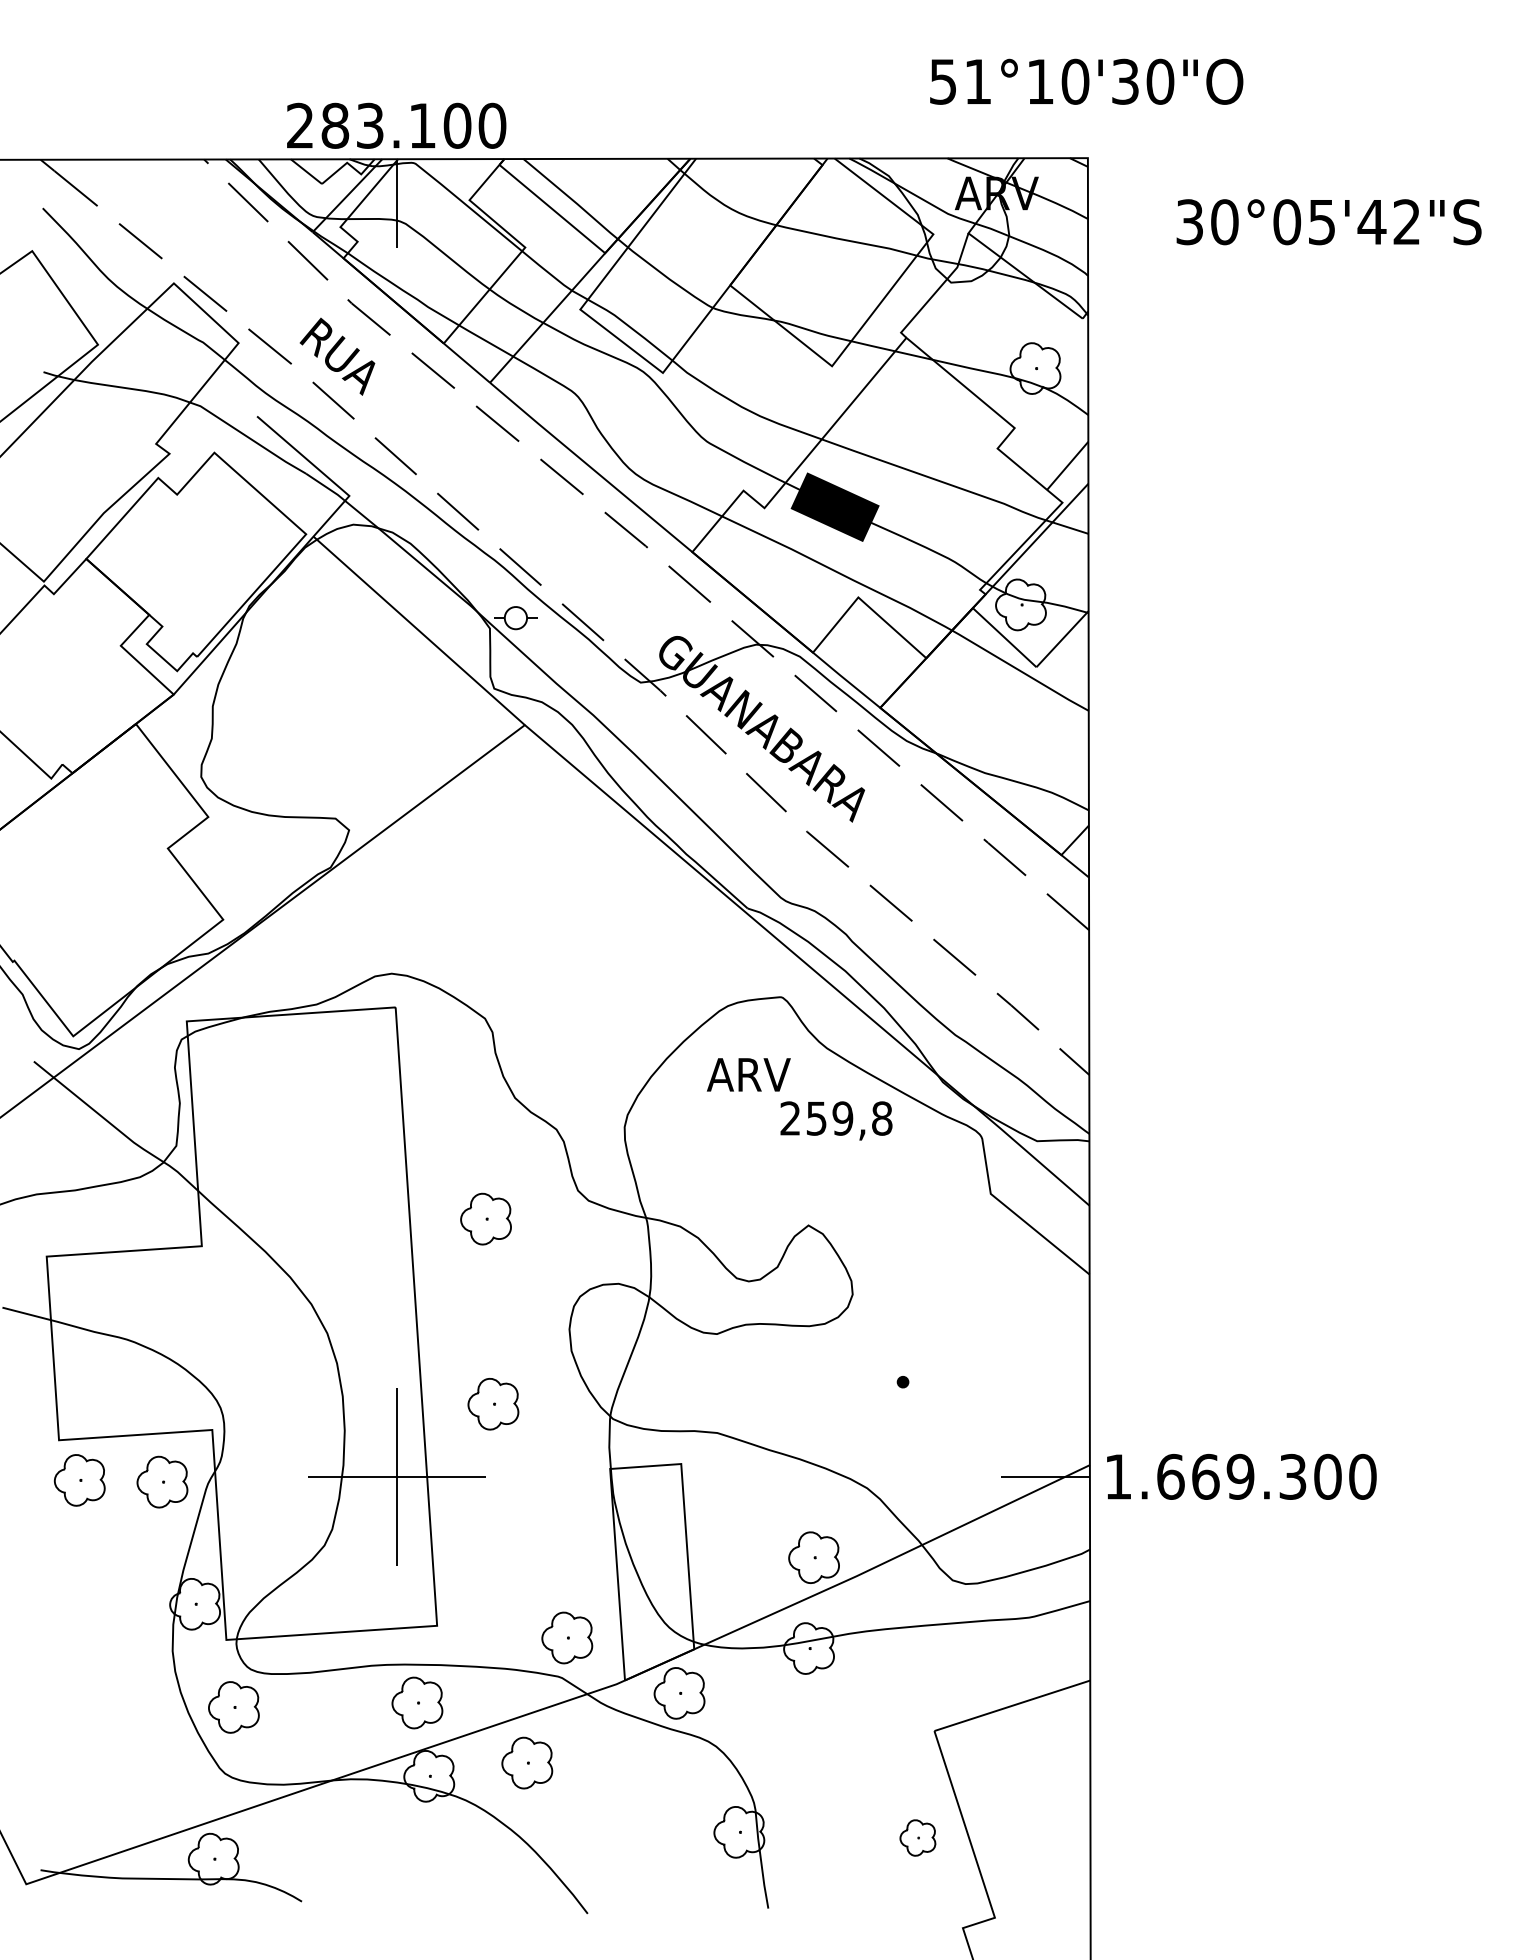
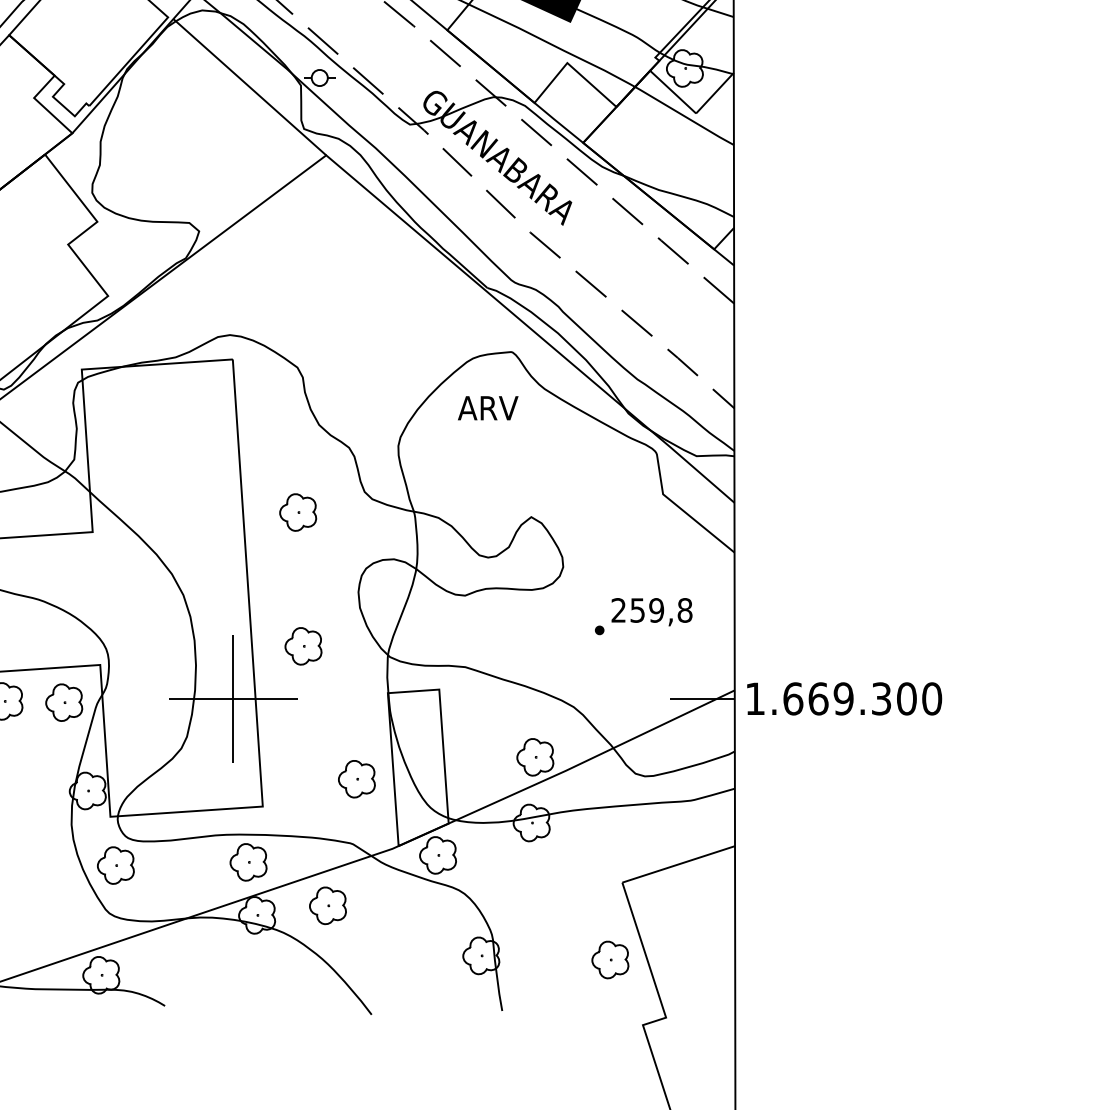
text: (836, 1120) -> (652, 611), moved
part: (567, 1637) -> (357, 778), moved
part: (917, 1837) -> (610, 959), size x1.43

